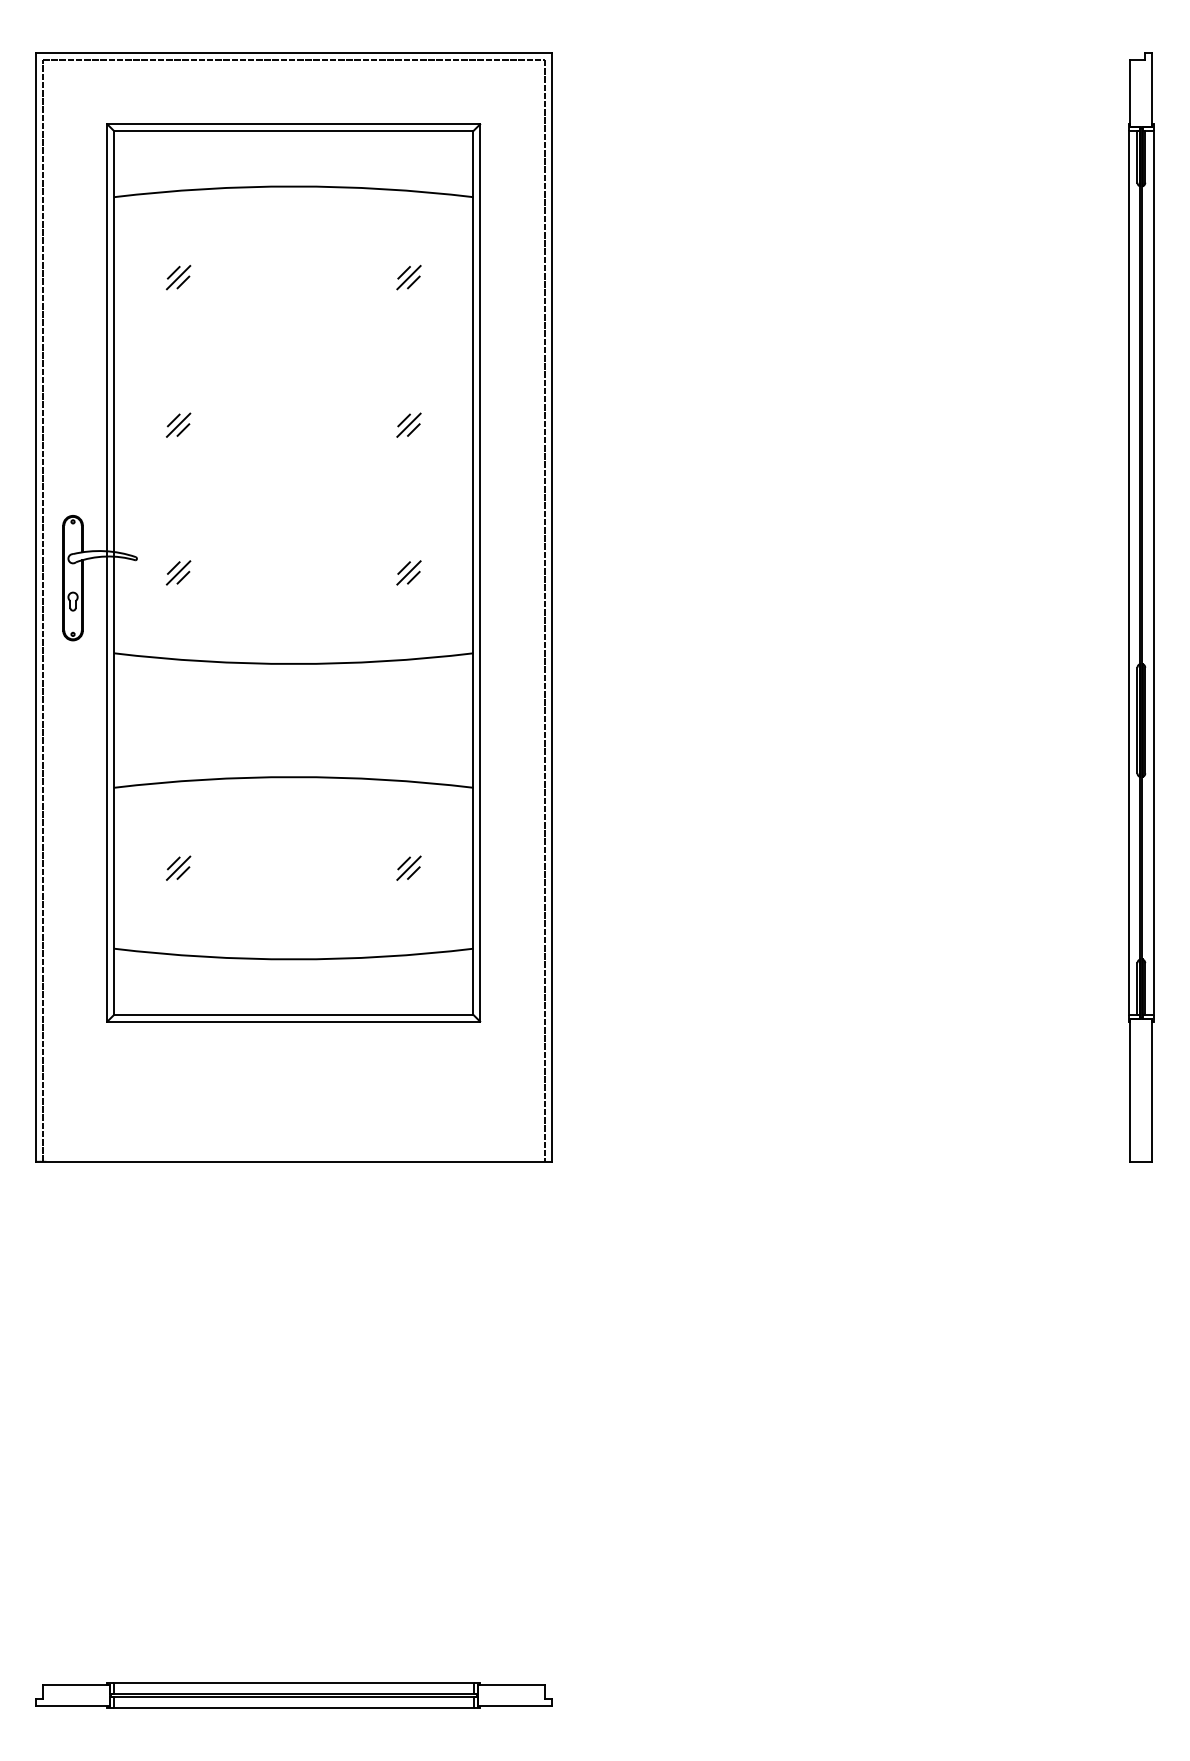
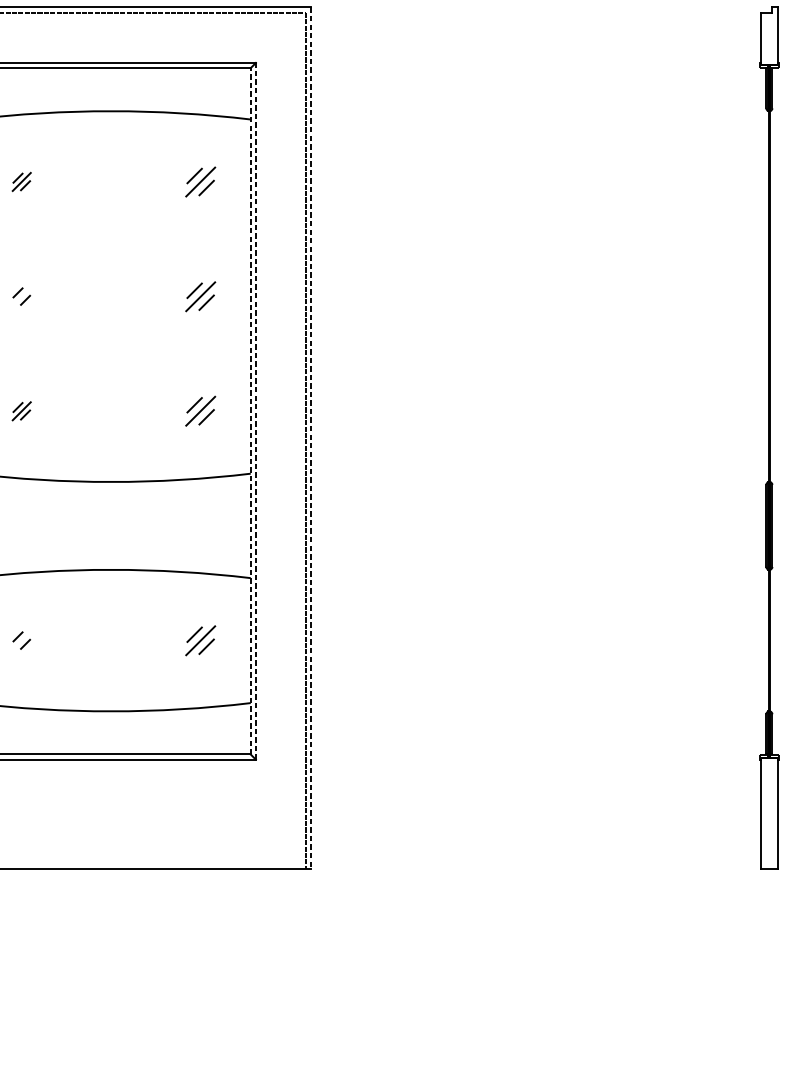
part: (408, 277) -> (200, 181), size x1.6
line: (178, 424) -> (21, 296), removed
part: (408, 424) -> (200, 296), size x1.6
part: (408, 572) -> (200, 410), size x1.6
line: (473, 572) -> (250, 410), solid -> dashed
line: (480, 572) -> (256, 410), solid -> dashed
line: (1128, 572) -> (759, 410), removed
line: (1154, 572) -> (779, 410), removed
line: (551, 607) -> (311, 438), solid -> dashed
line: (178, 867) -> (21, 640), removed
part: (408, 867) -> (200, 640), size x1.6

